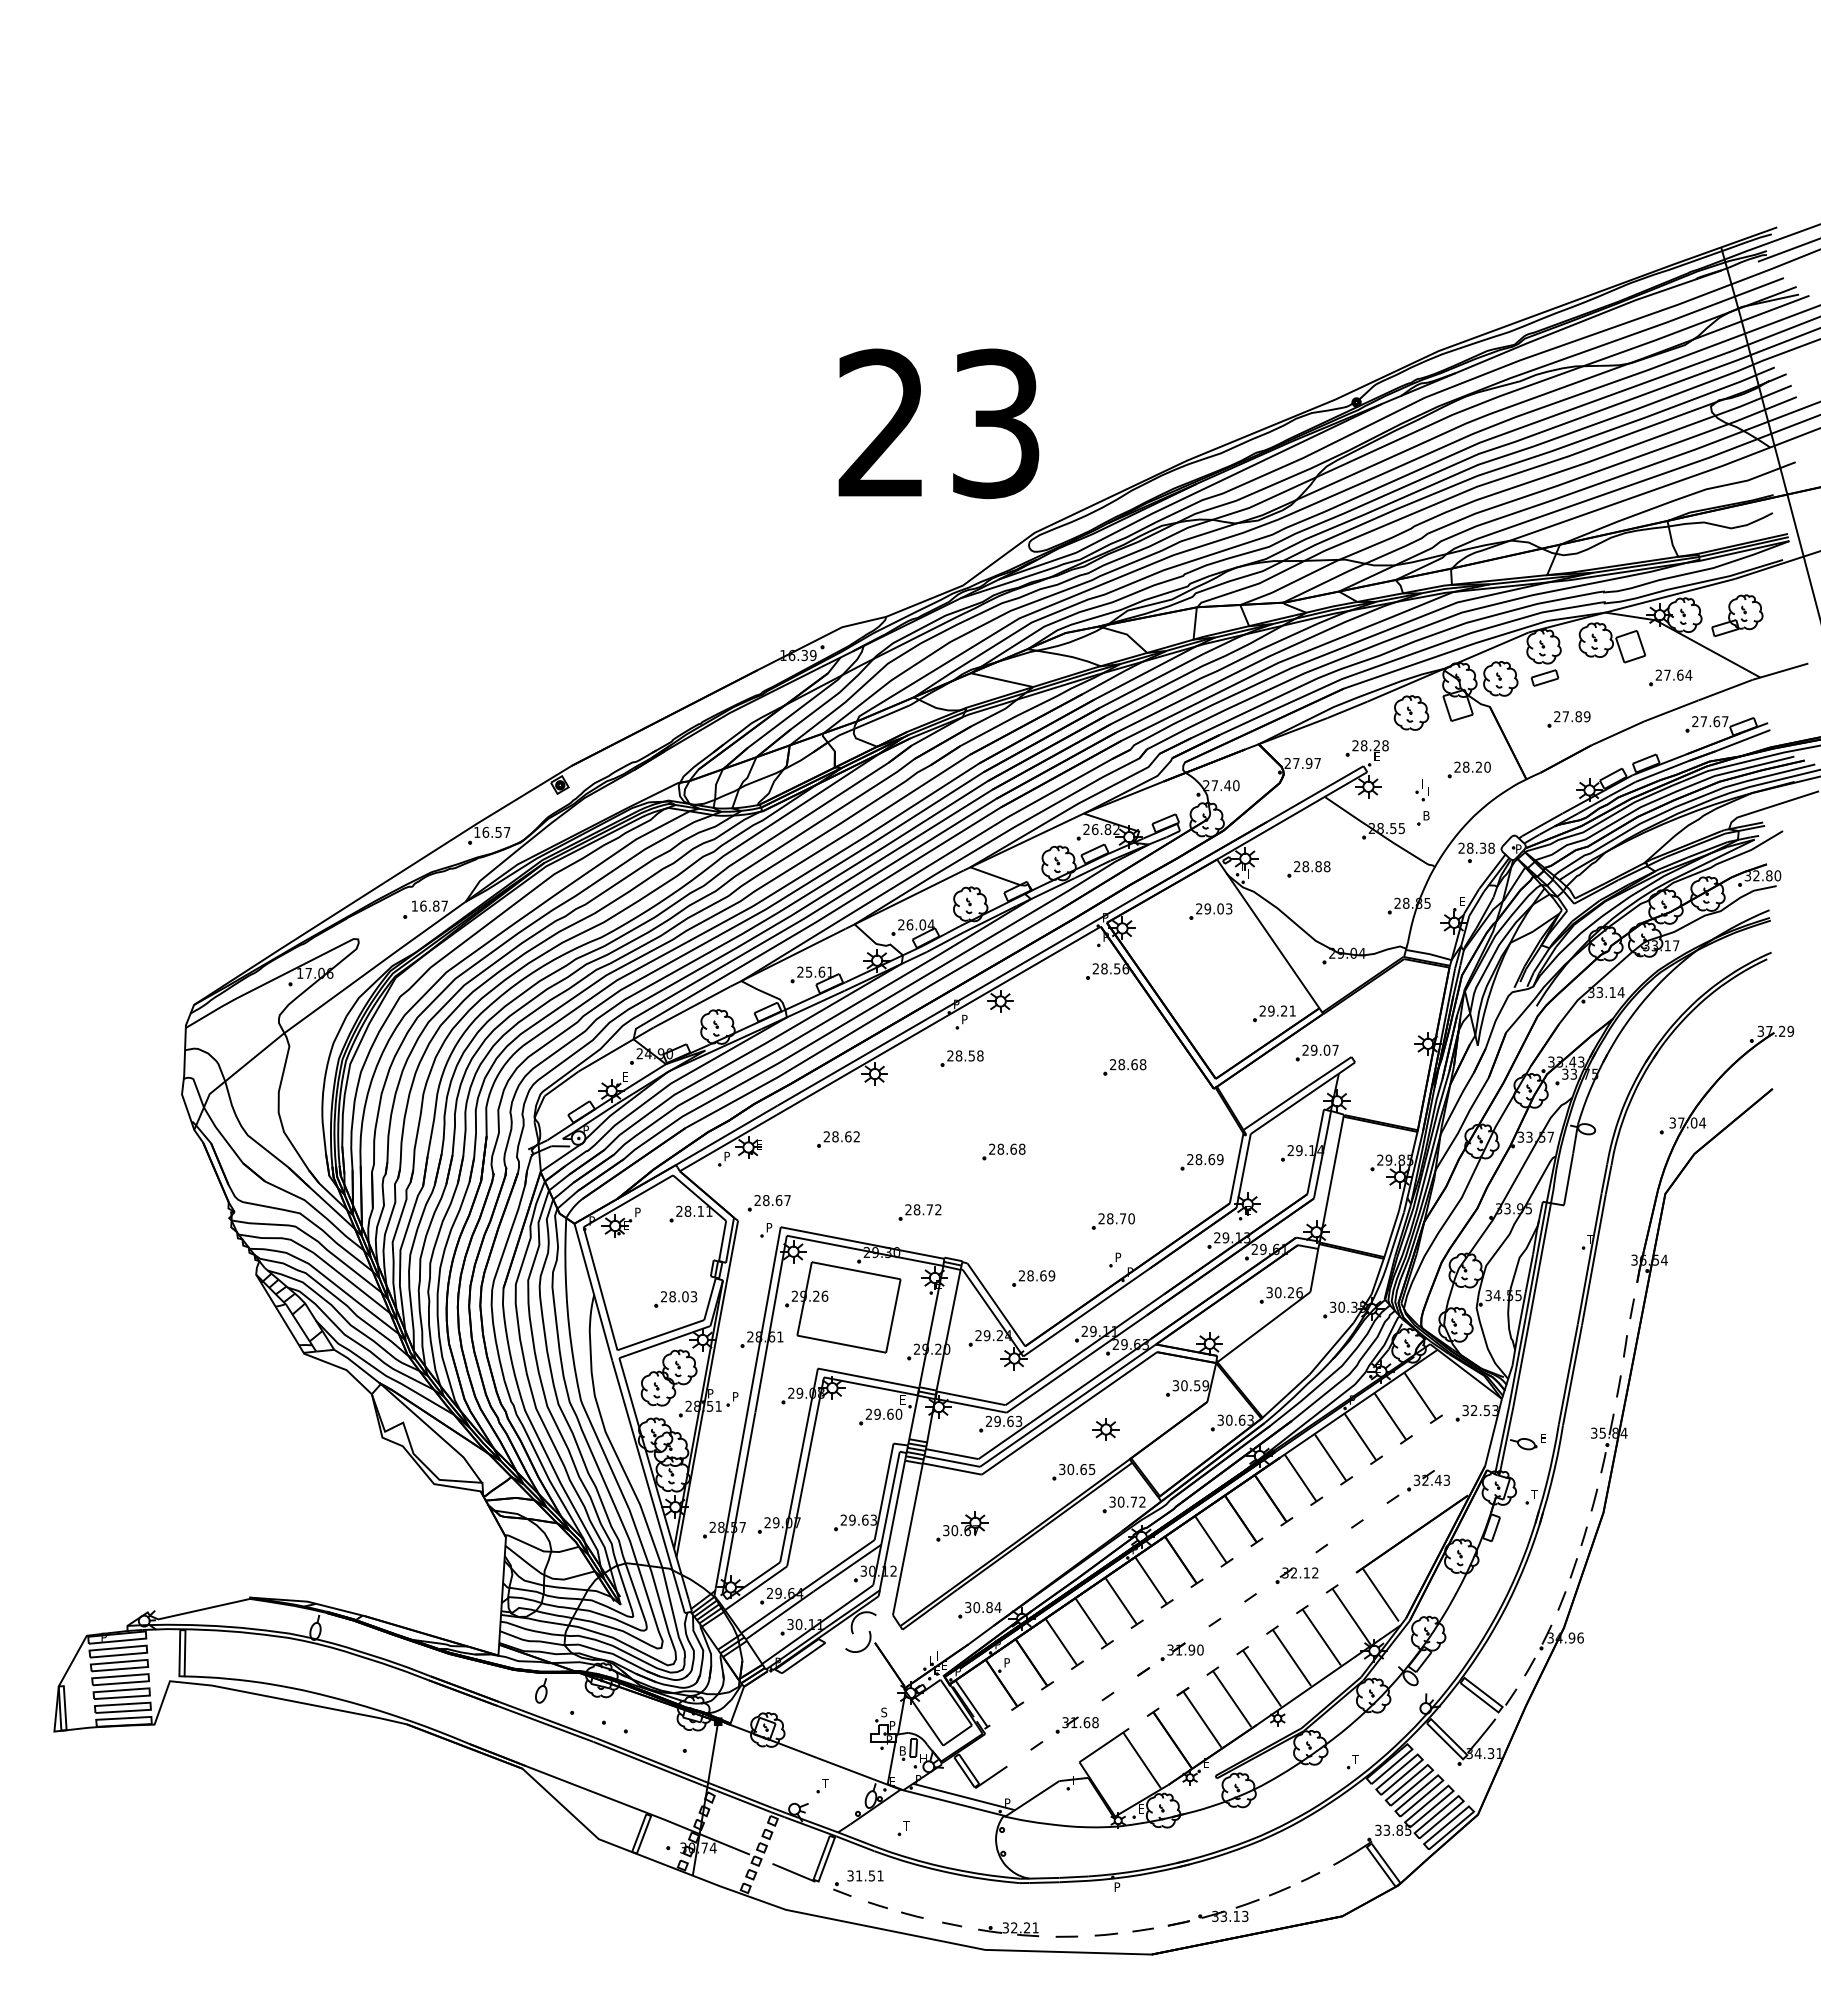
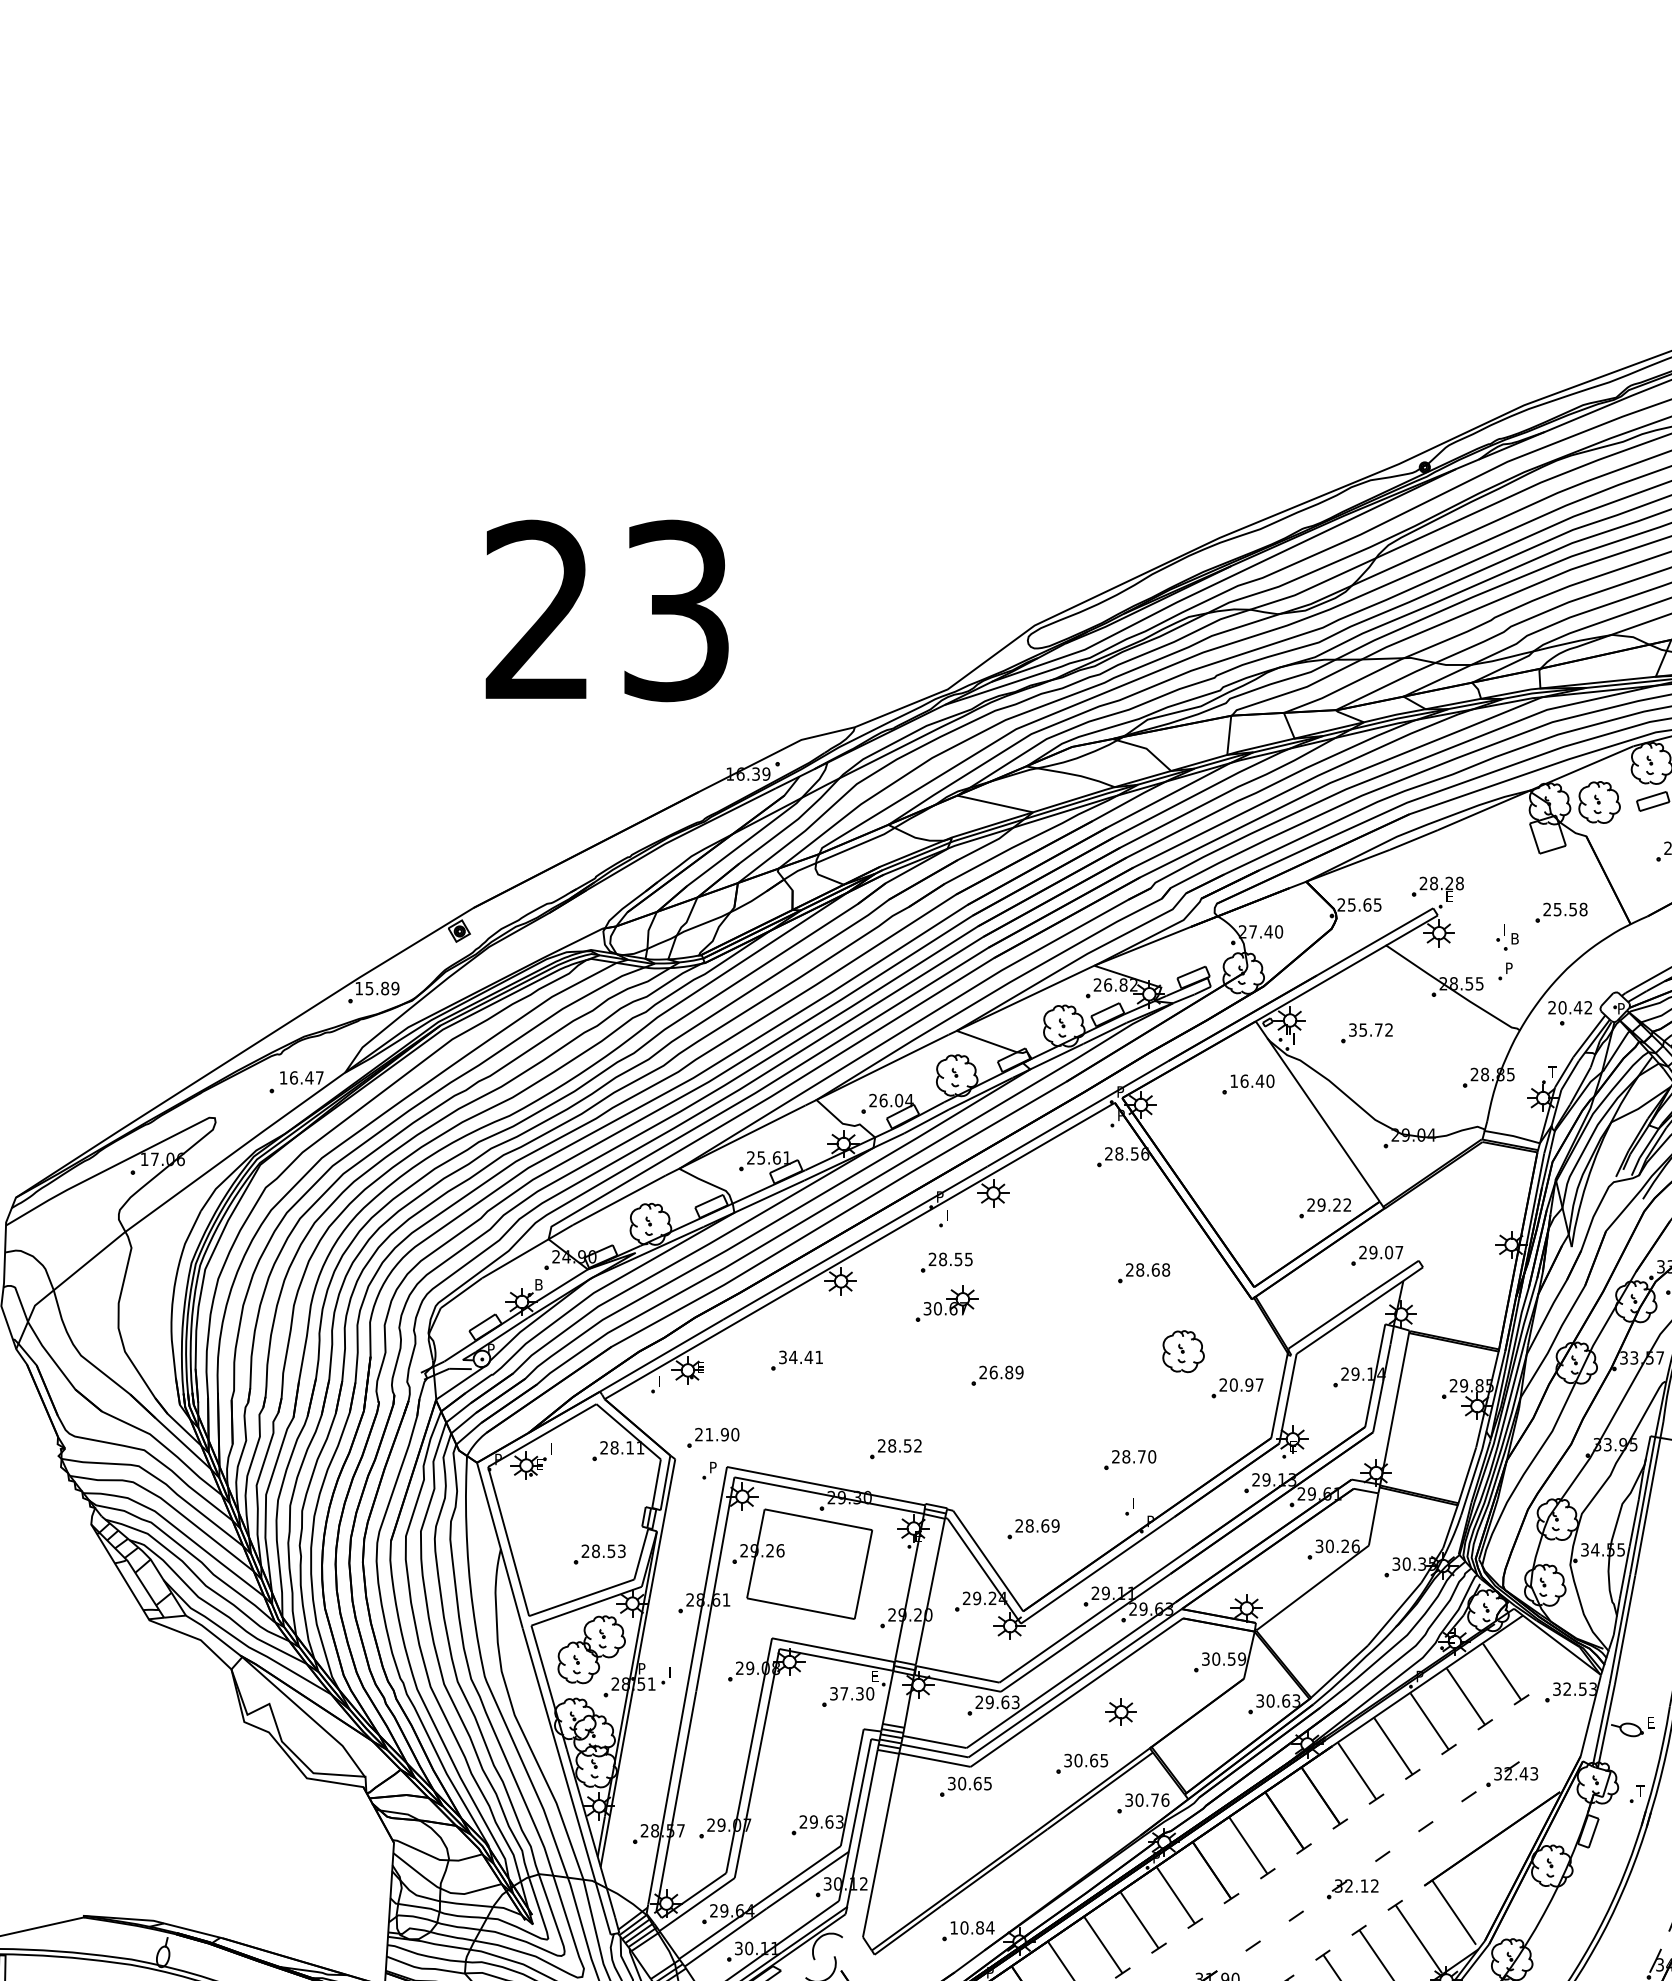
text: (938, 423) -> (606, 610), moved
part: (1411, 712) -> (1183, 1351), moved
text: (1306, 763) -> (1364, 905), 27.97 -> 25.65
text: (1476, 766) -> (1570, 908), 28.20 -> 25.58
text: (1431, 790) -> (1515, 937), I -> B
text: (1426, 815) -> (1509, 968), B -> P
text: (496, 831) -> (382, 987), 16.57 -> 15.89
text: (1480, 847) -> (1575, 1006), 28.38 -> 20.42
text: (1312, 866) -> (1371, 1029), 28.88 -> 35.72
text: (1461, 901) -> (1551, 1072), E -> T
text: (435, 905) -> (308, 1077), 16.87 -> 16.47
text: (1214, 908) -> (1252, 1080), 29.03 -> 16.40
text: (1292, 1010) -> (1347, 1204), 29.21 -> 29.22
text: (964, 1019) -> (949, 1215), P -> I
text: (980, 1055) -> (969, 1258), 28.58 -> 28.55
text: (625, 1076) -> (538, 1284), E -> B
text: (841, 1136) -> (800, 1357), 28.62 -> 34.41
text: (1011, 1148) -> (1006, 1371), 28.68 -> 26.89
text: (726, 1156) -> (661, 1381), P -> I
text: (1209, 1159) -> (1246, 1384), 28.69 -> 20.97
text: (776, 1200) -> (721, 1434), 28.67 -> 21.90
text: (929, 1209) -> (907, 1445), 28.72 -> 28.52
text: (637, 1212) -> (553, 1449), P -> I
text: (1118, 1257) -> (1136, 1503), P -> I
text: (685, 1296) -> (611, 1550), 28.03 -> 28.53
text: (735, 1396) -> (672, 1672), P -> I
text: (879, 1413) -> (846, 1692), 29.60 -> 37.30
part: (977, 1491) -> (965, 1787), added
text: (1142, 1501) -> (1165, 1799), 30.72 -> 30.76
part: (962, 1526) -> (947, 1303), moved
text: (968, 1607) -> (954, 1927), 30.84 -> 10.84

